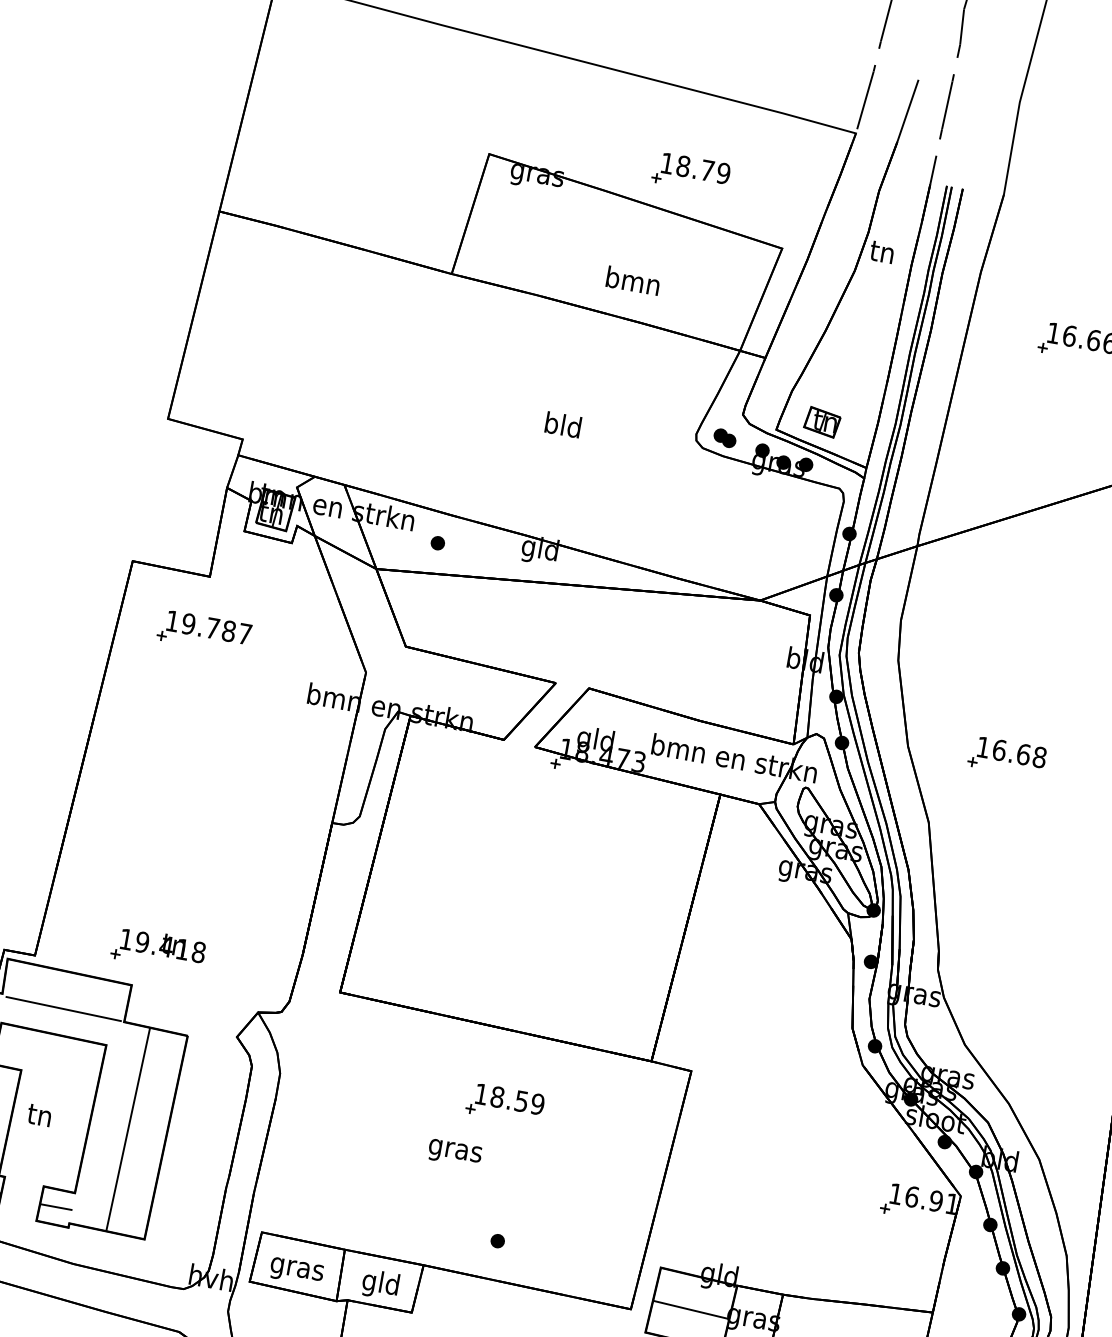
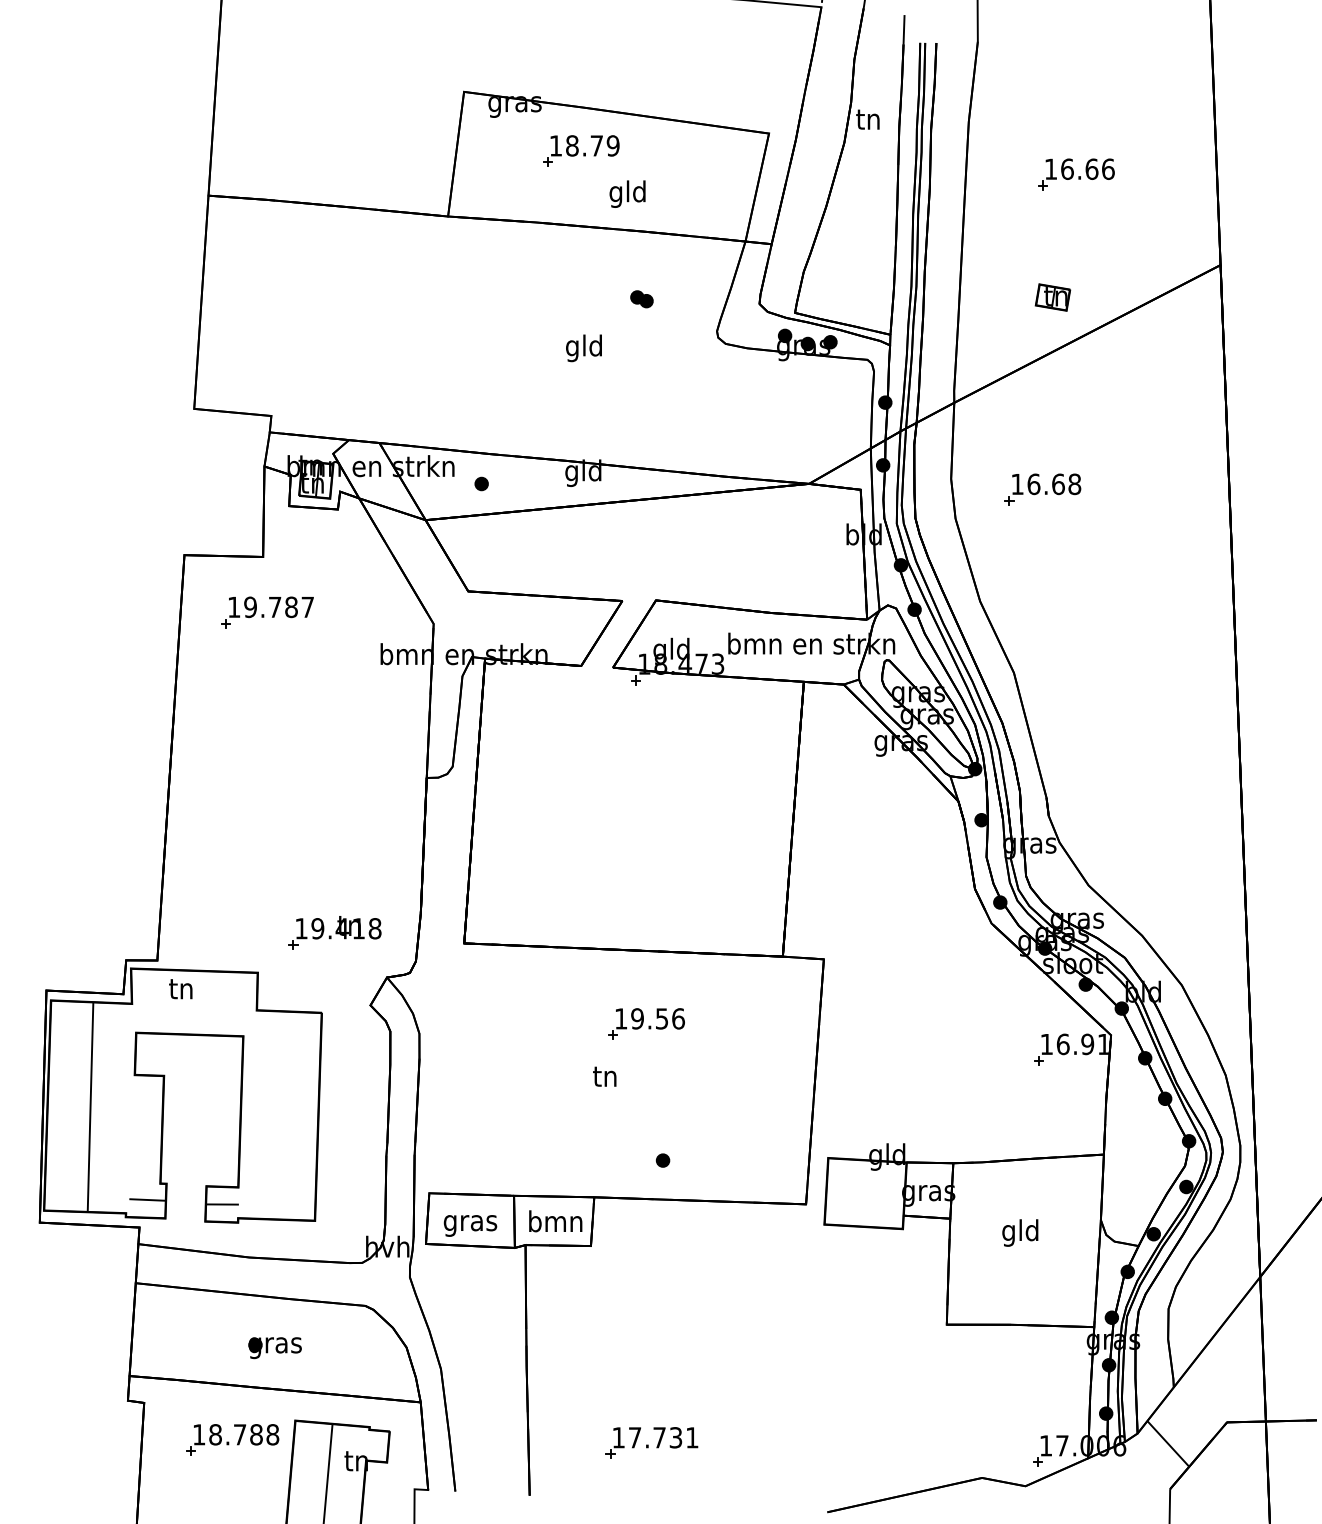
part: (691, 172) -> (581, 150), moved
text: (632, 282) -> (627, 193), bmn -> gld
part: (821, 422) -> (1052, 297), moved
text: (551, 425) -> (572, 348), bld -> gld
part: (724, 438) -> (641, 299), moved
part: (1007, 756) -> (1042, 489), moved
part: (158, 948) -> (334, 932), moved
line: (63, 1009) -> (194, 1008), removed
text: (517, 1100) -> (657, 1018), 18.59 -> 19.56
text: (39, 1115) -> (180, 989), moved
line: (128, 1129) -> (279, 1115), removed
text: (455, 1151) -> (605, 1079), gras -> tn
text: (380, 1284) -> (555, 1223), gld -> bmn
line: (691, 1310) -> (865, 1194), removed

